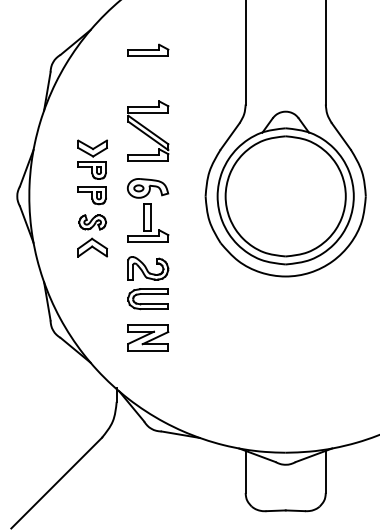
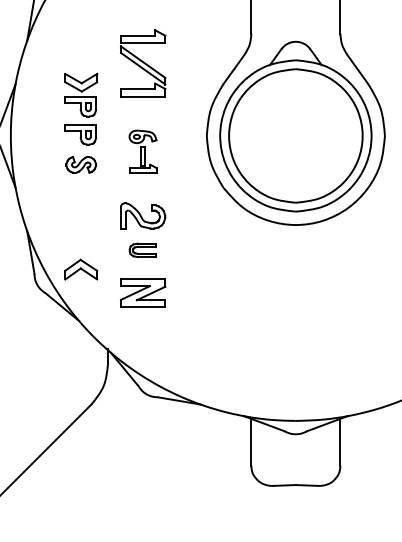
part: (148, 210) -> (143, 151), size x0.6
part: (92, 247) -> (81, 269), moved
part: (147, 299) -> (142, 250), size x0.6

